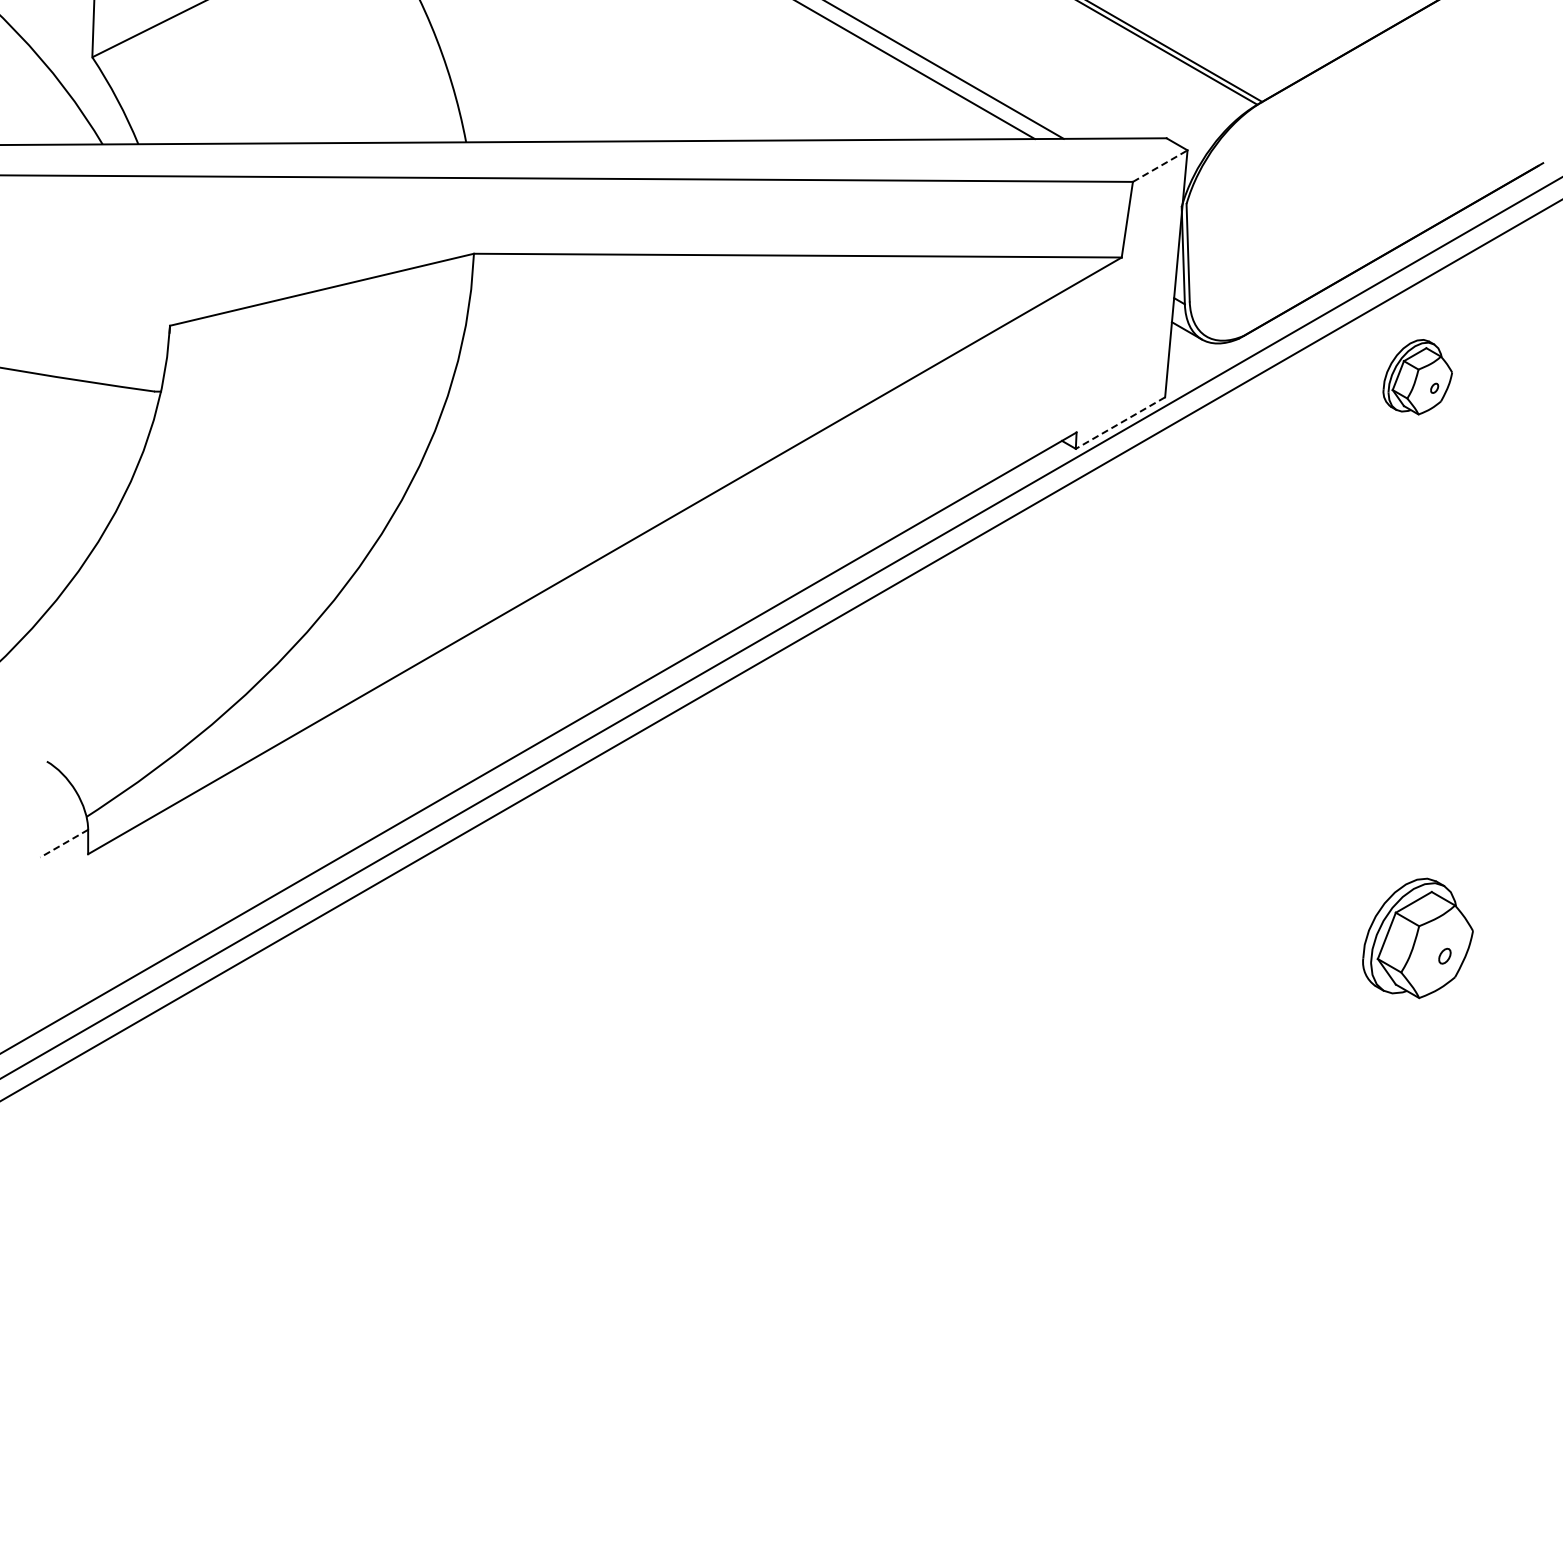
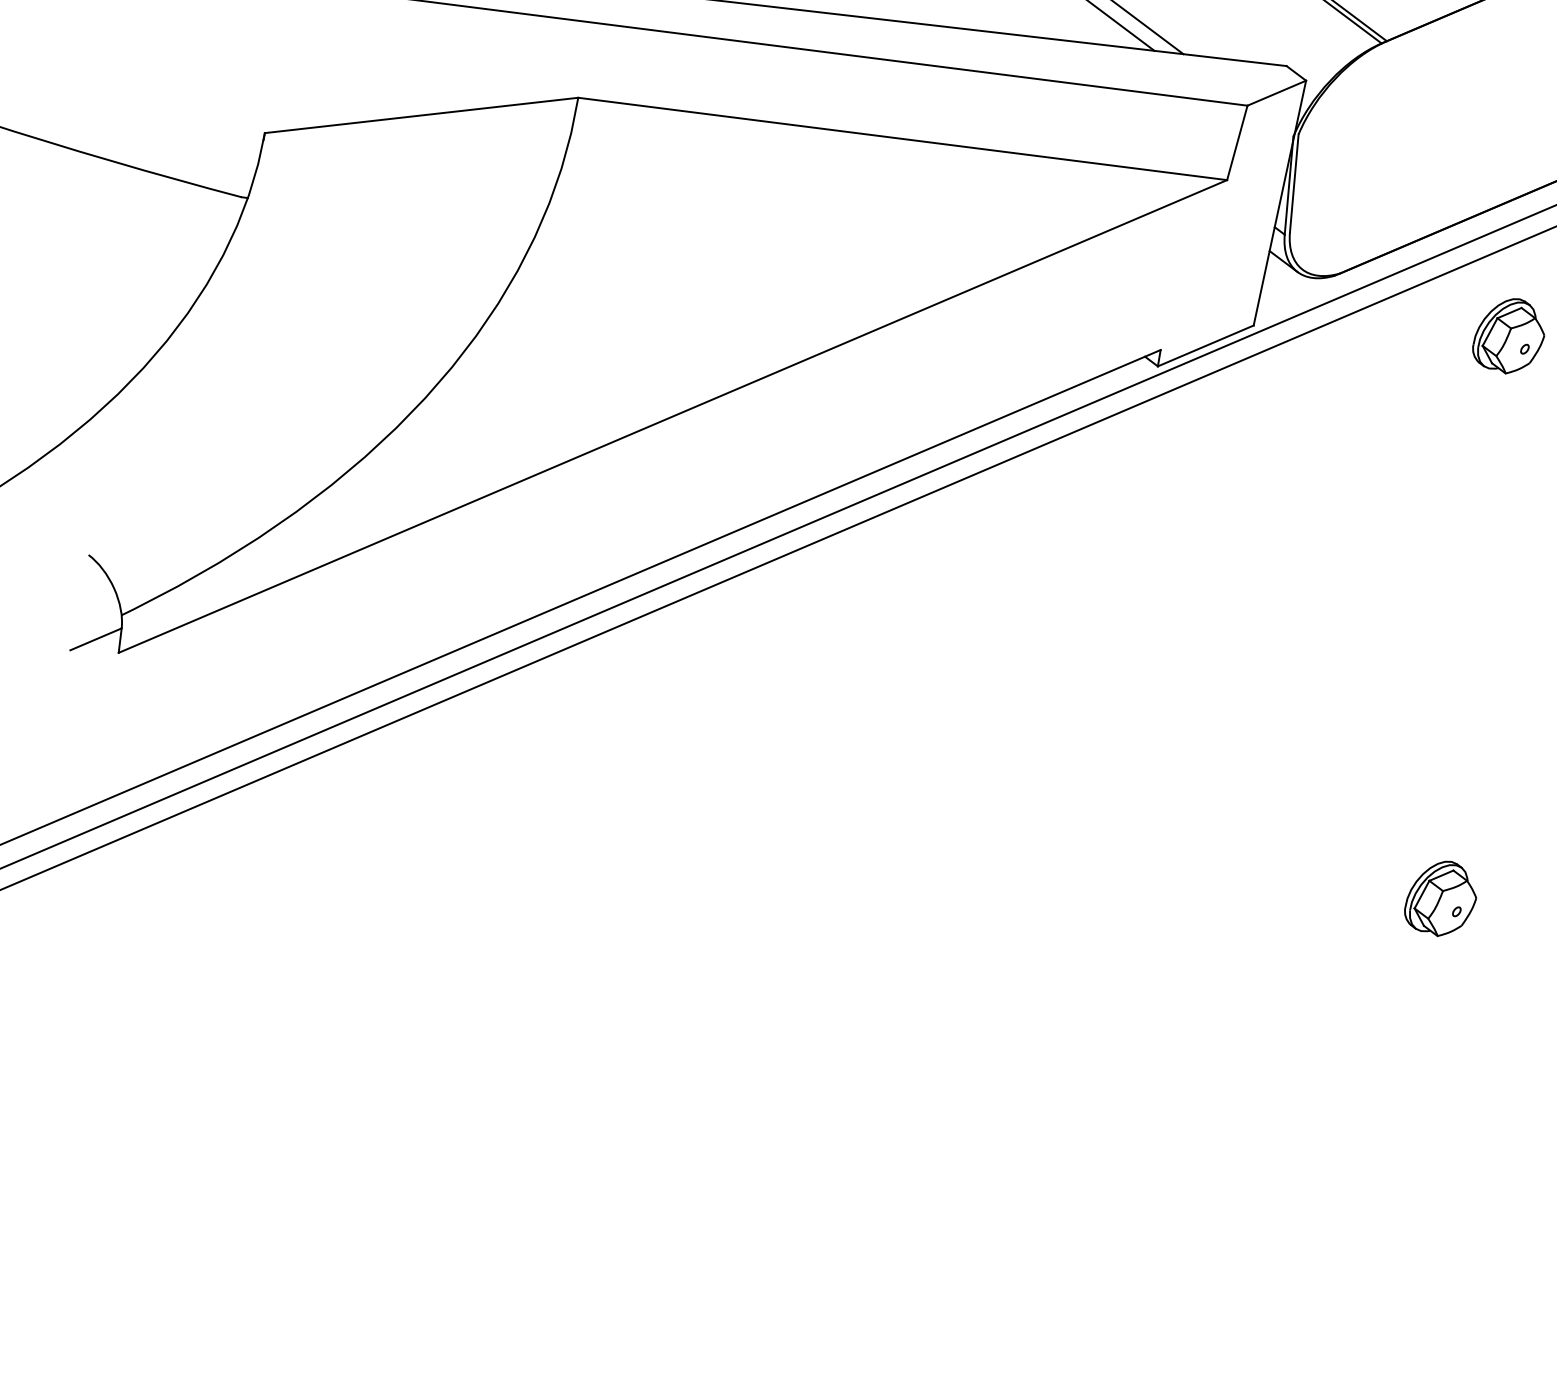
line: (1160, 166) -> (1277, 93), dashed -> solid
line: (1120, 423) -> (1205, 346), dashed -> solid
line: (64, 843) -> (96, 639), dashed -> solid
part: (1417, 938) -> (1441, 898), size x0.62

